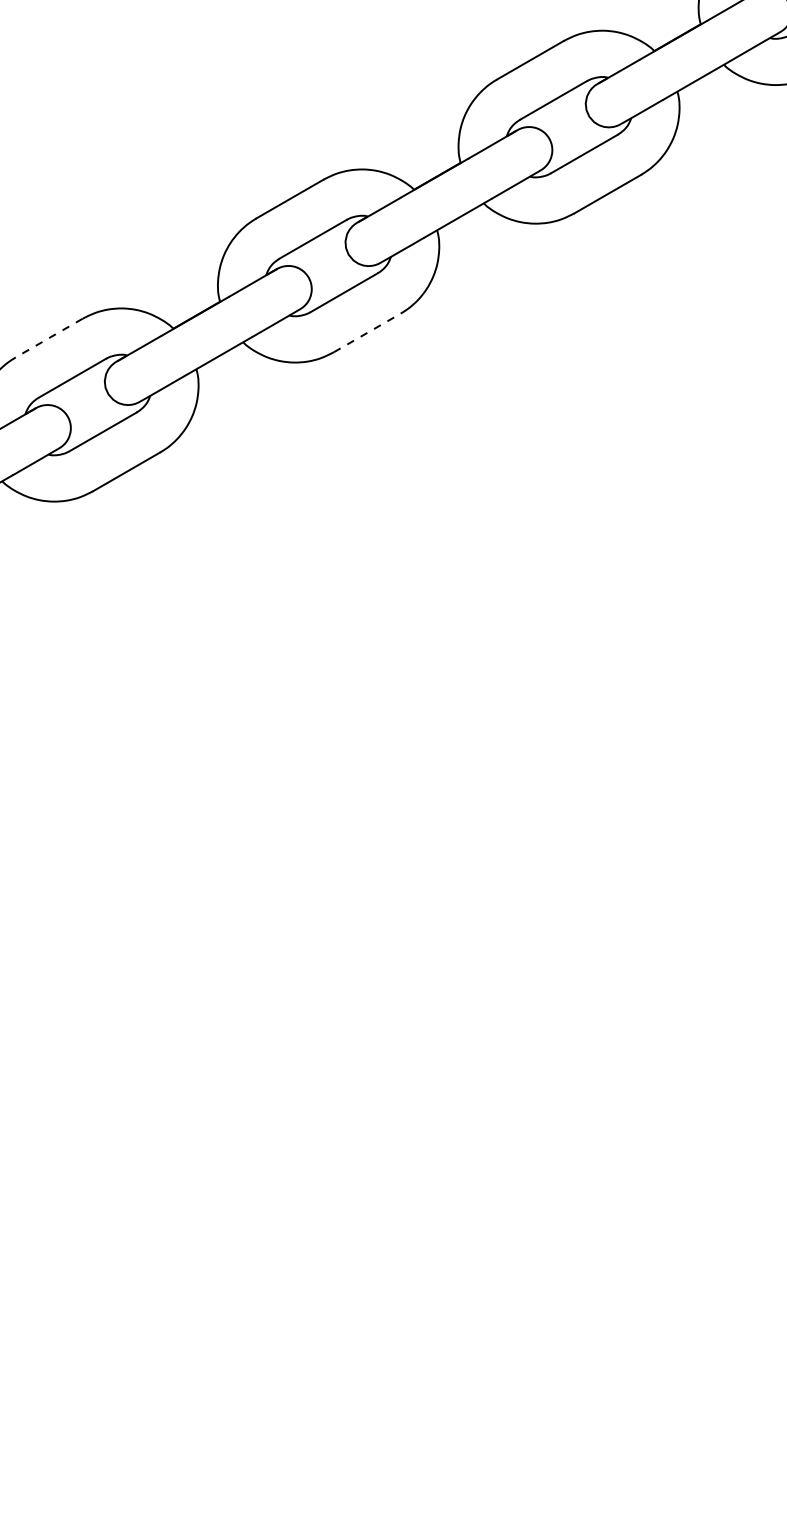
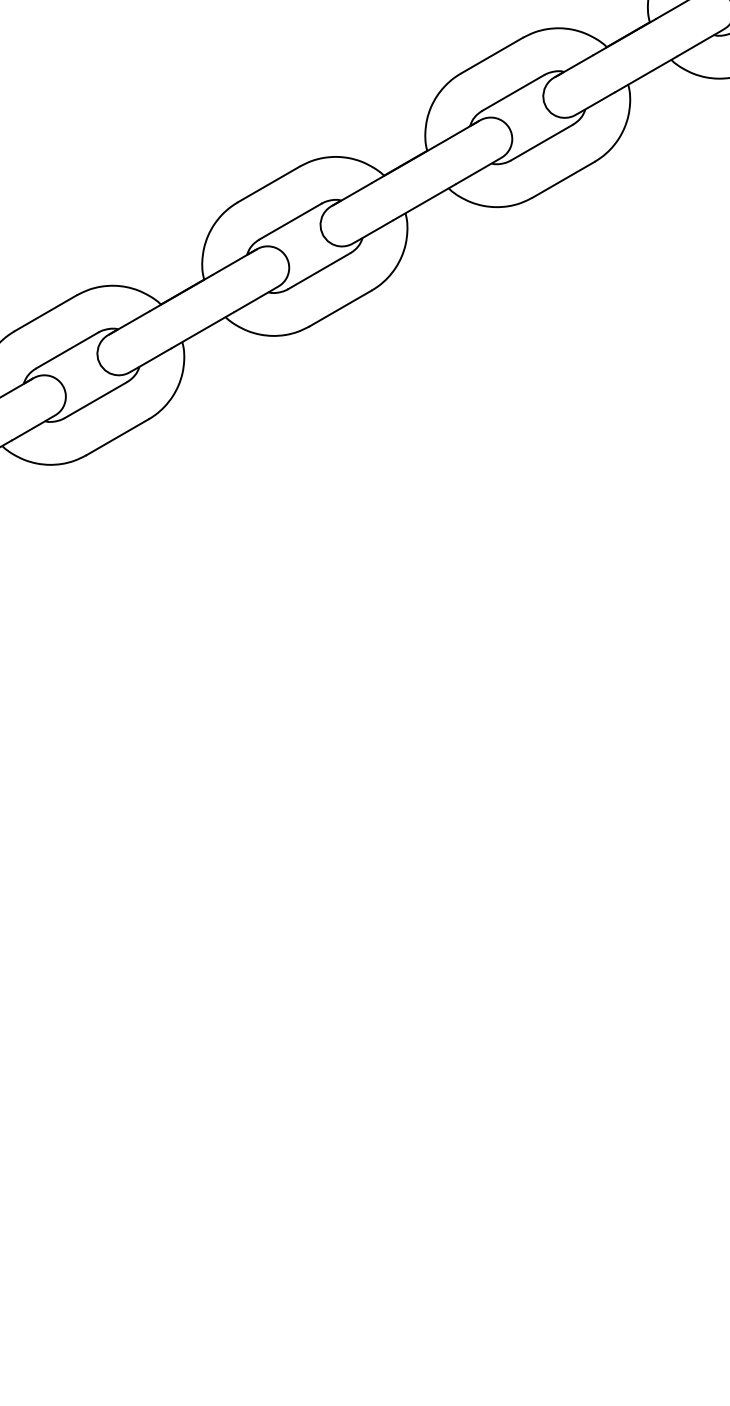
line: (367, 332) -> (340, 308), dashed -> solid
line: (49, 338) -> (46, 313), dashed -> solid

